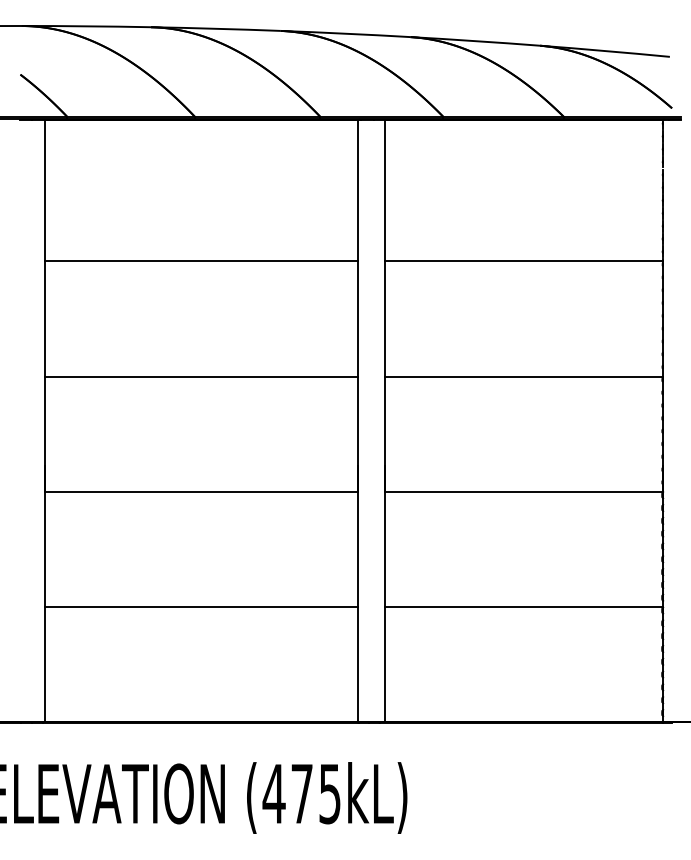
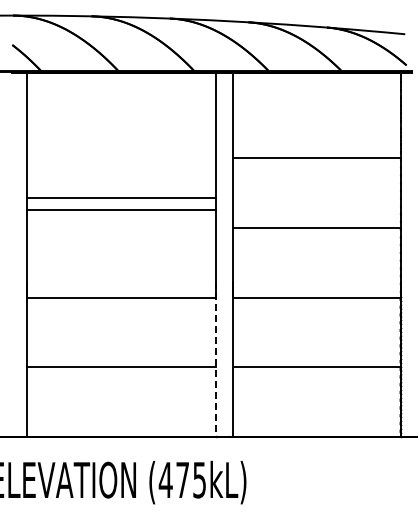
line: (200, 262) -> (121, 198), moved
line: (200, 376) -> (121, 209), moved
line: (357, 594) -> (216, 359), solid -> dashed

